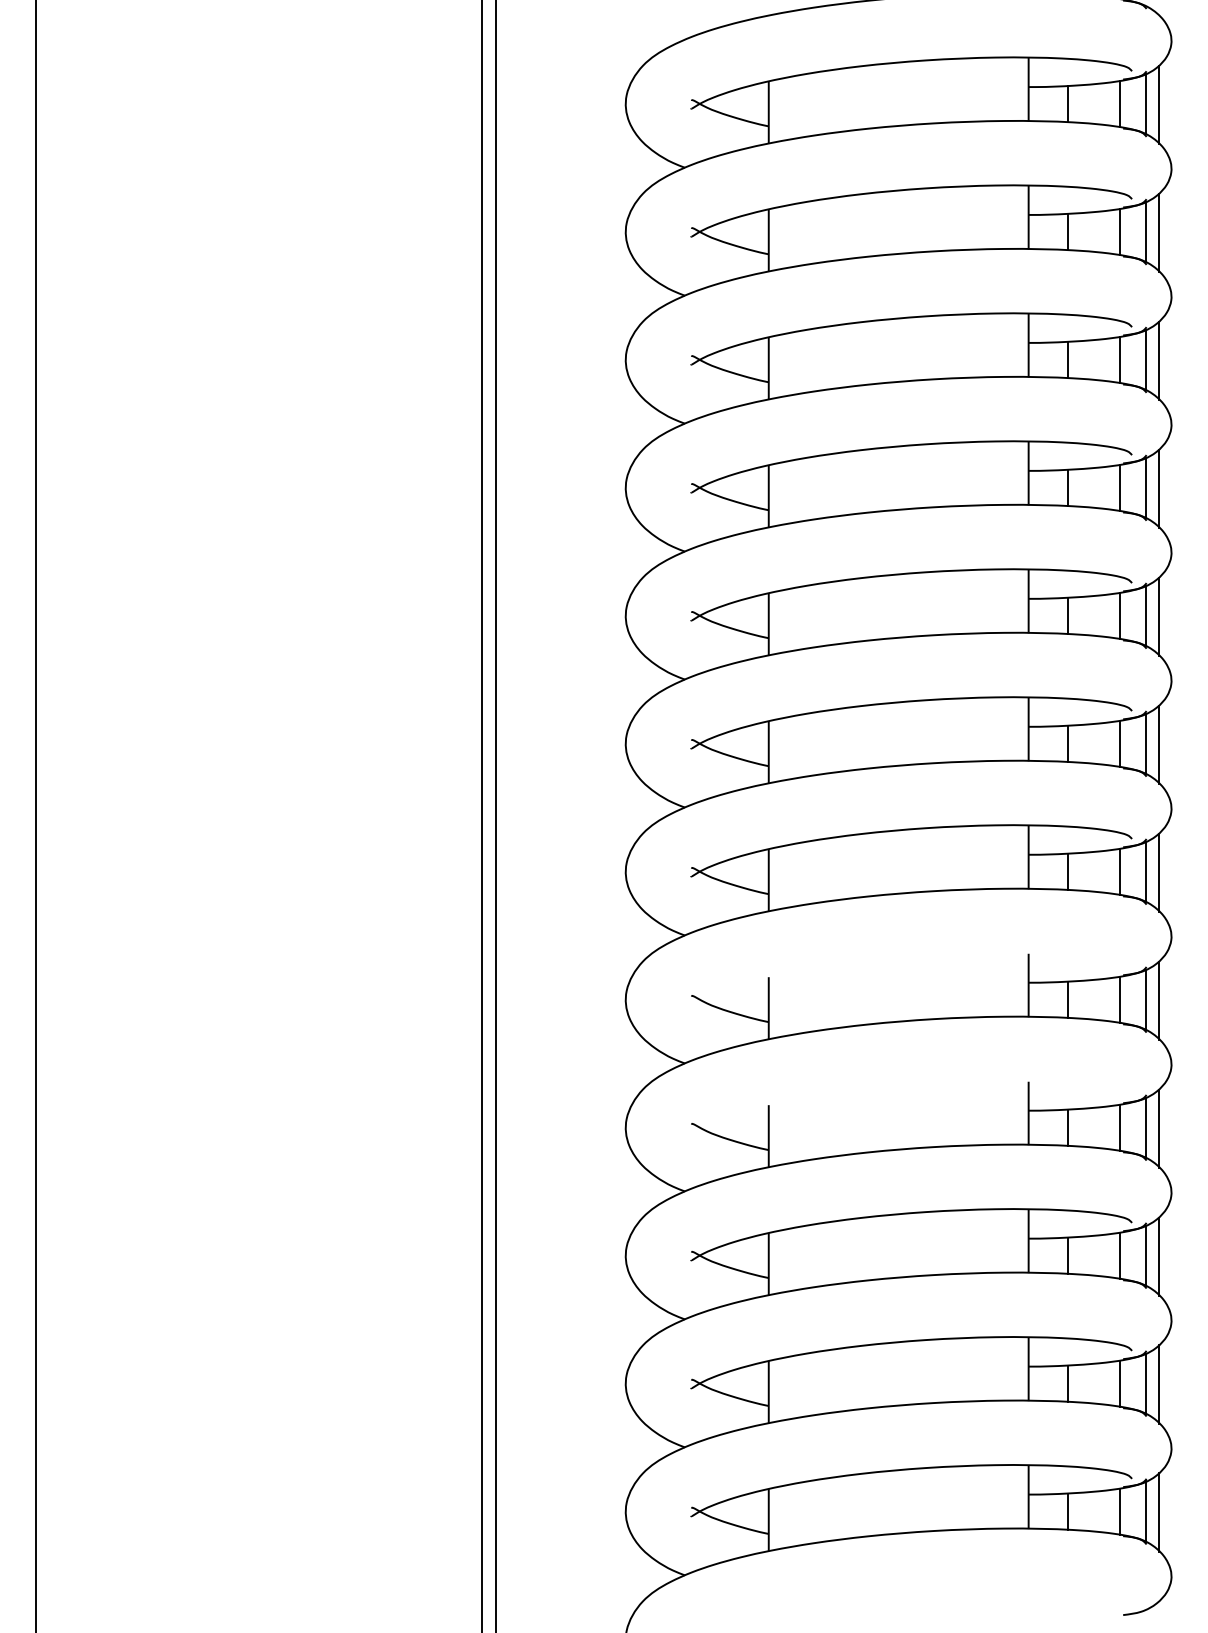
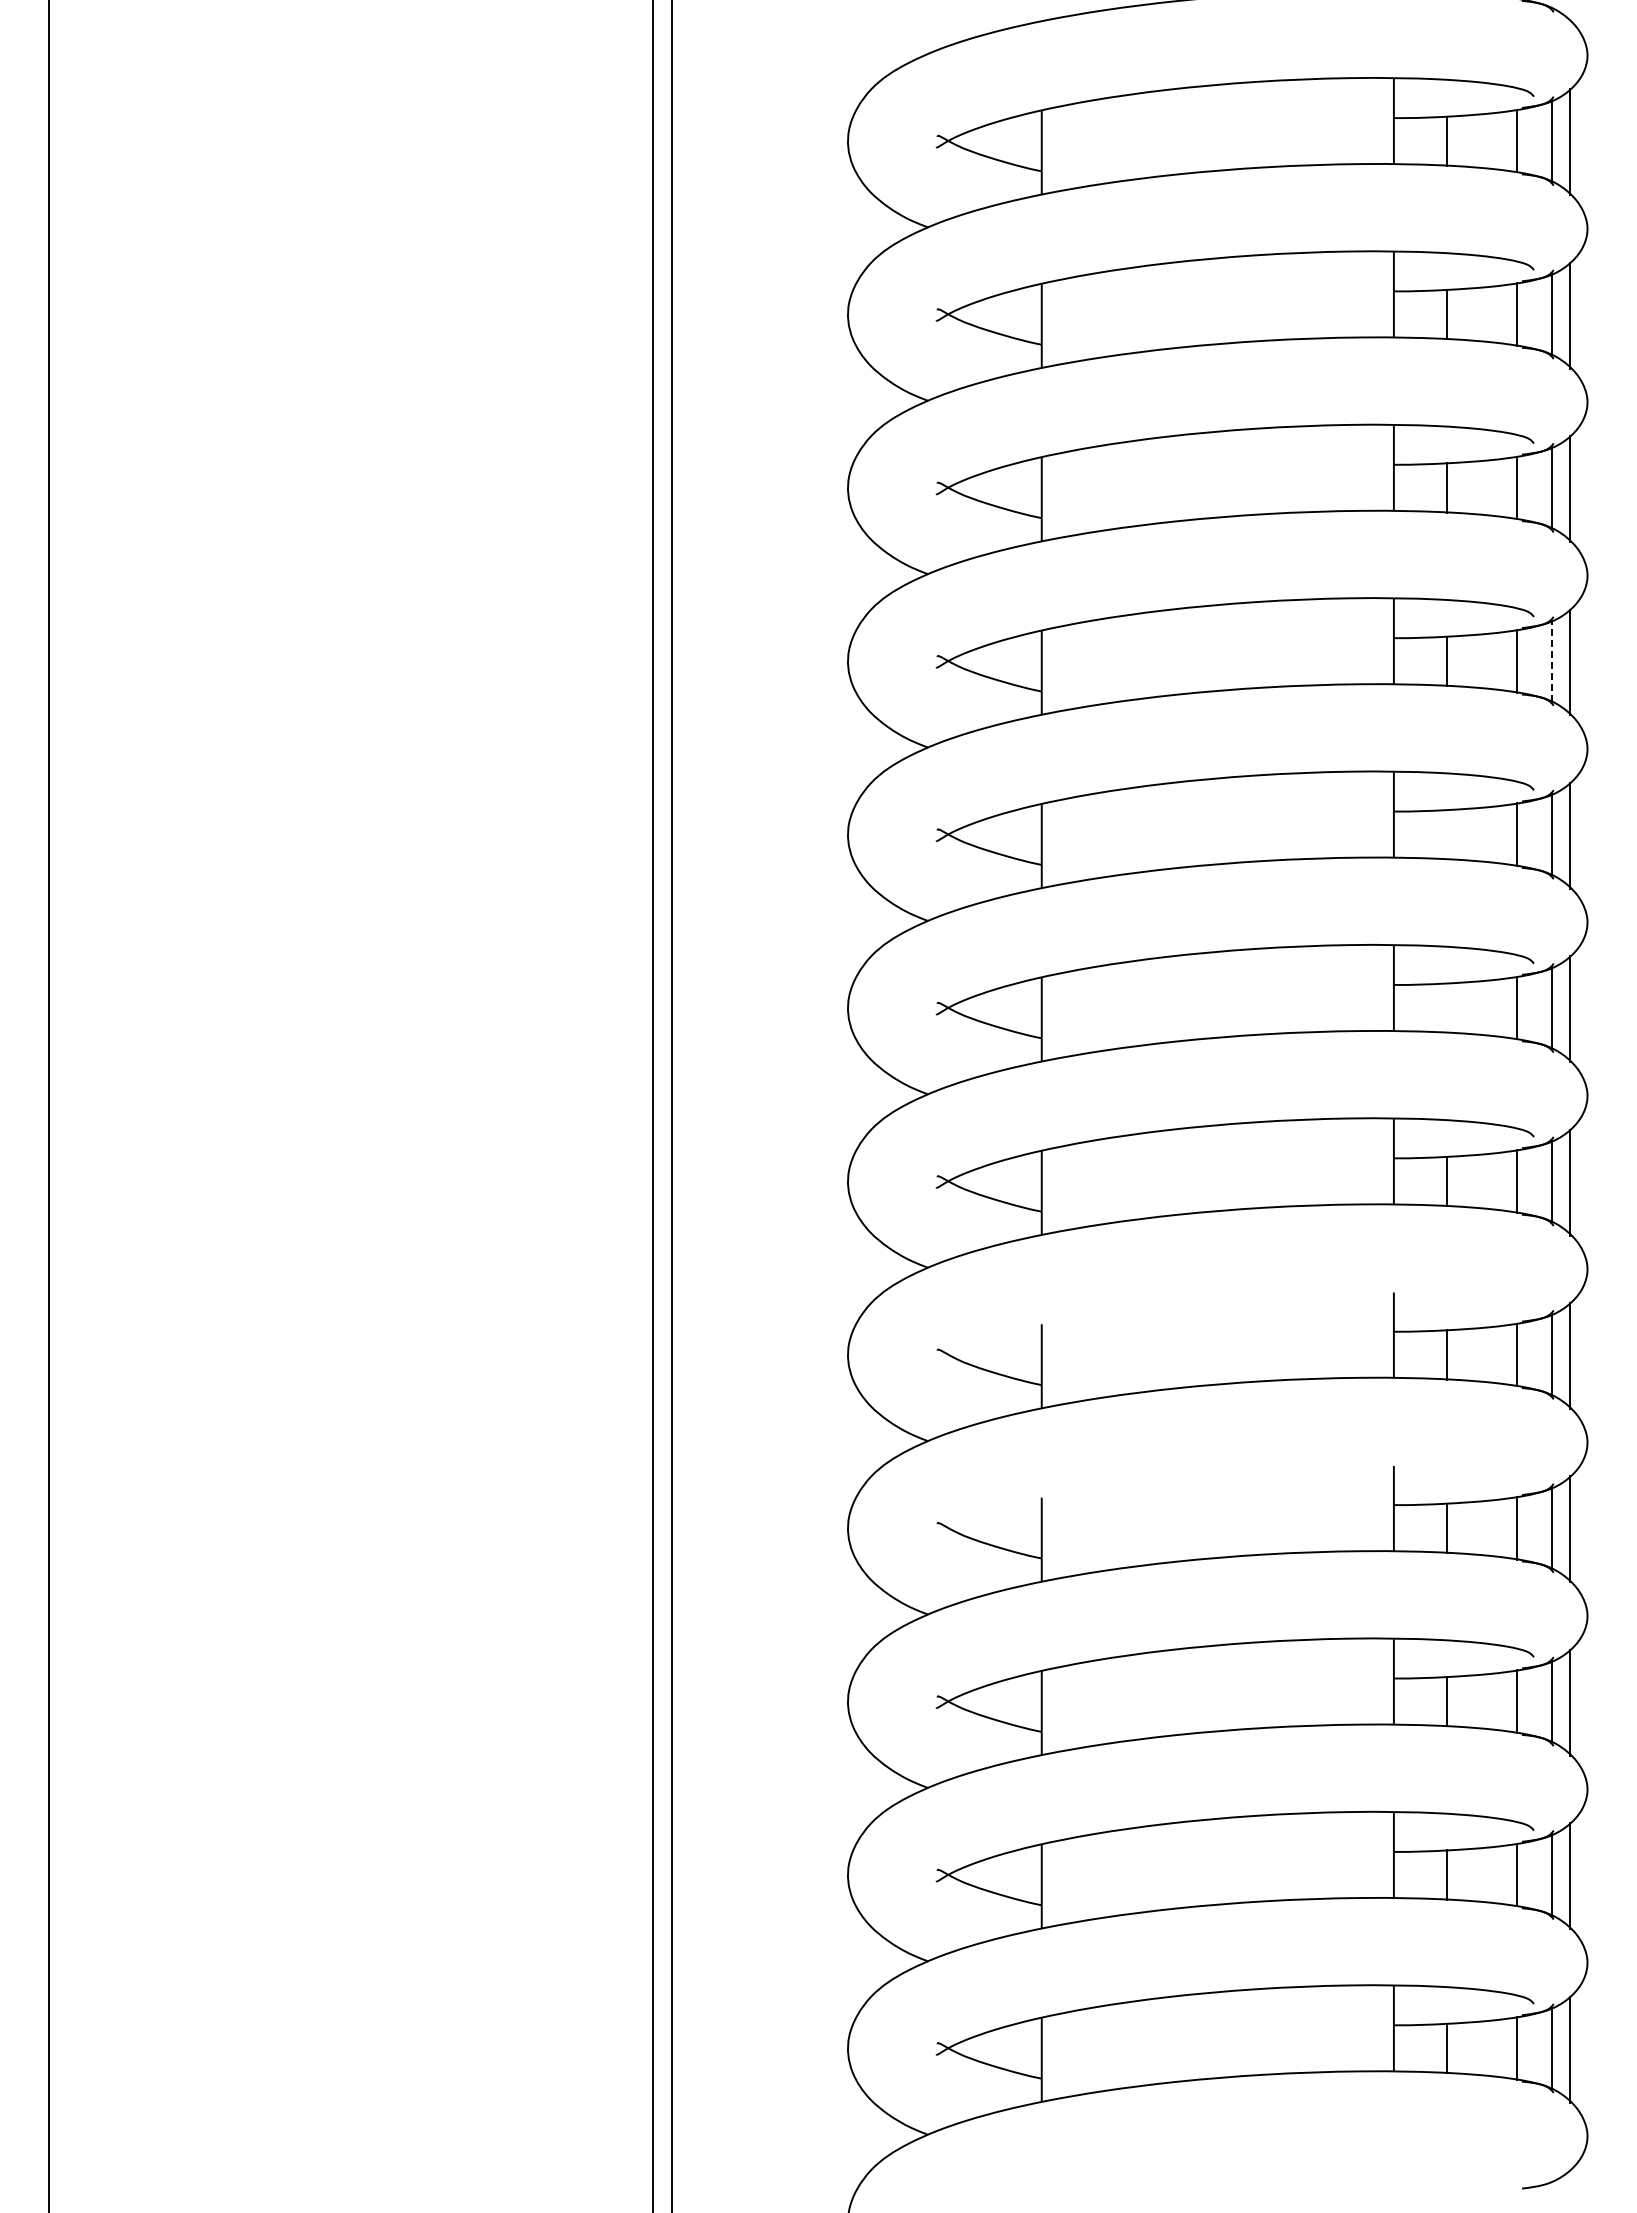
line: (1145, 488) -> (1552, 661), solid -> dashed
line: (1067, 615) -> (1446, 834), removed
line: (1067, 743) -> (1446, 1007), removed

